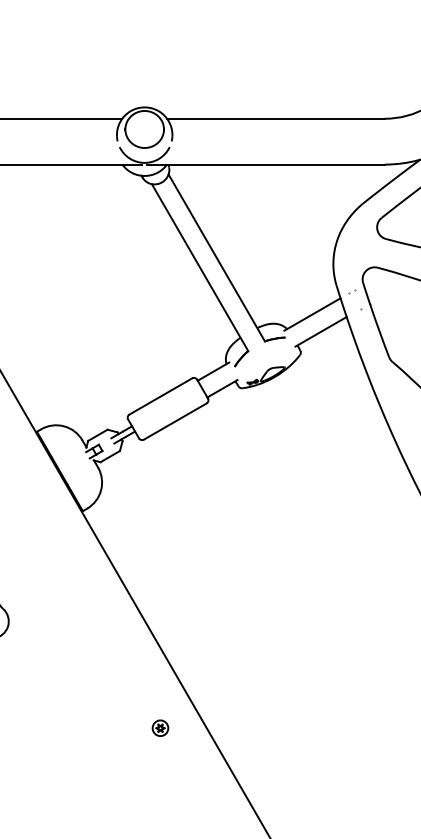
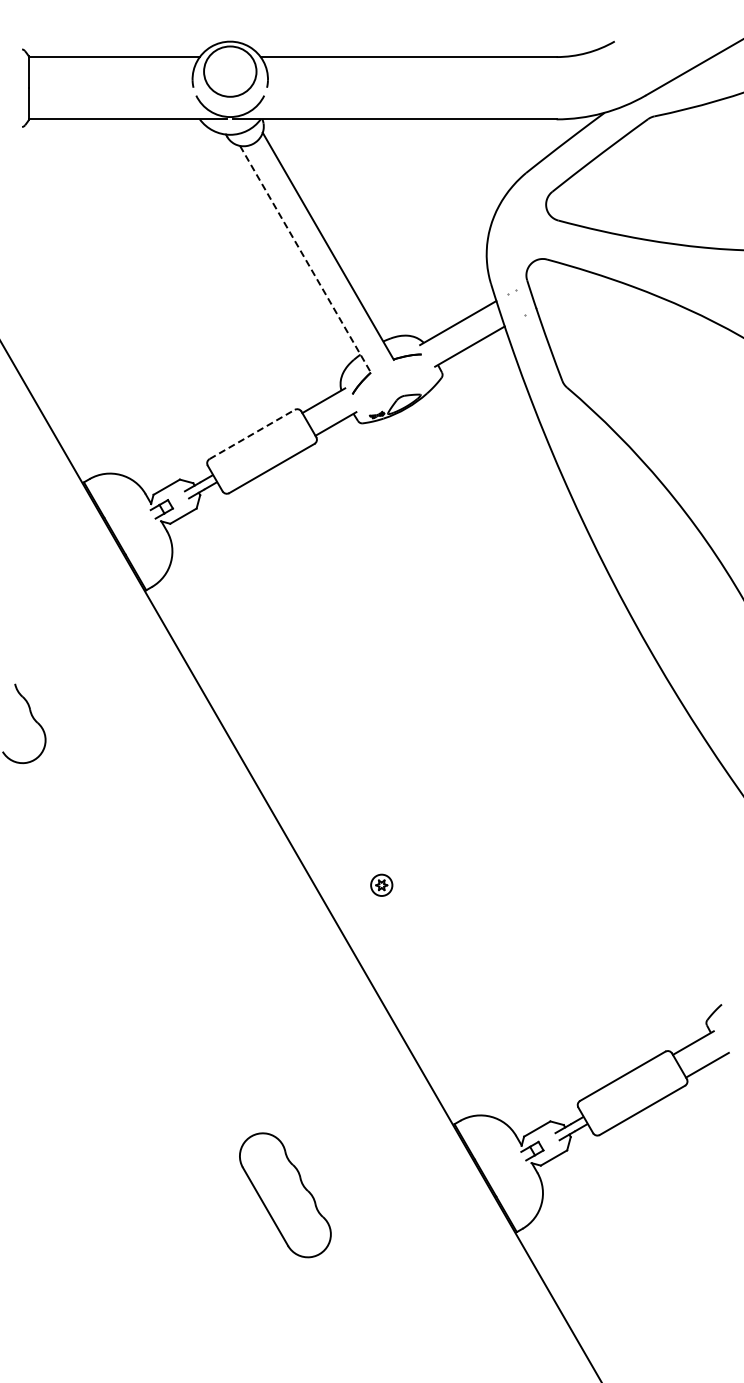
line: (200, 267) -> (305, 259), solid -> dashed
line: (161, 396) -> (252, 434), solid -> dashed
part: (160, 727) -> (381, 884), moved

